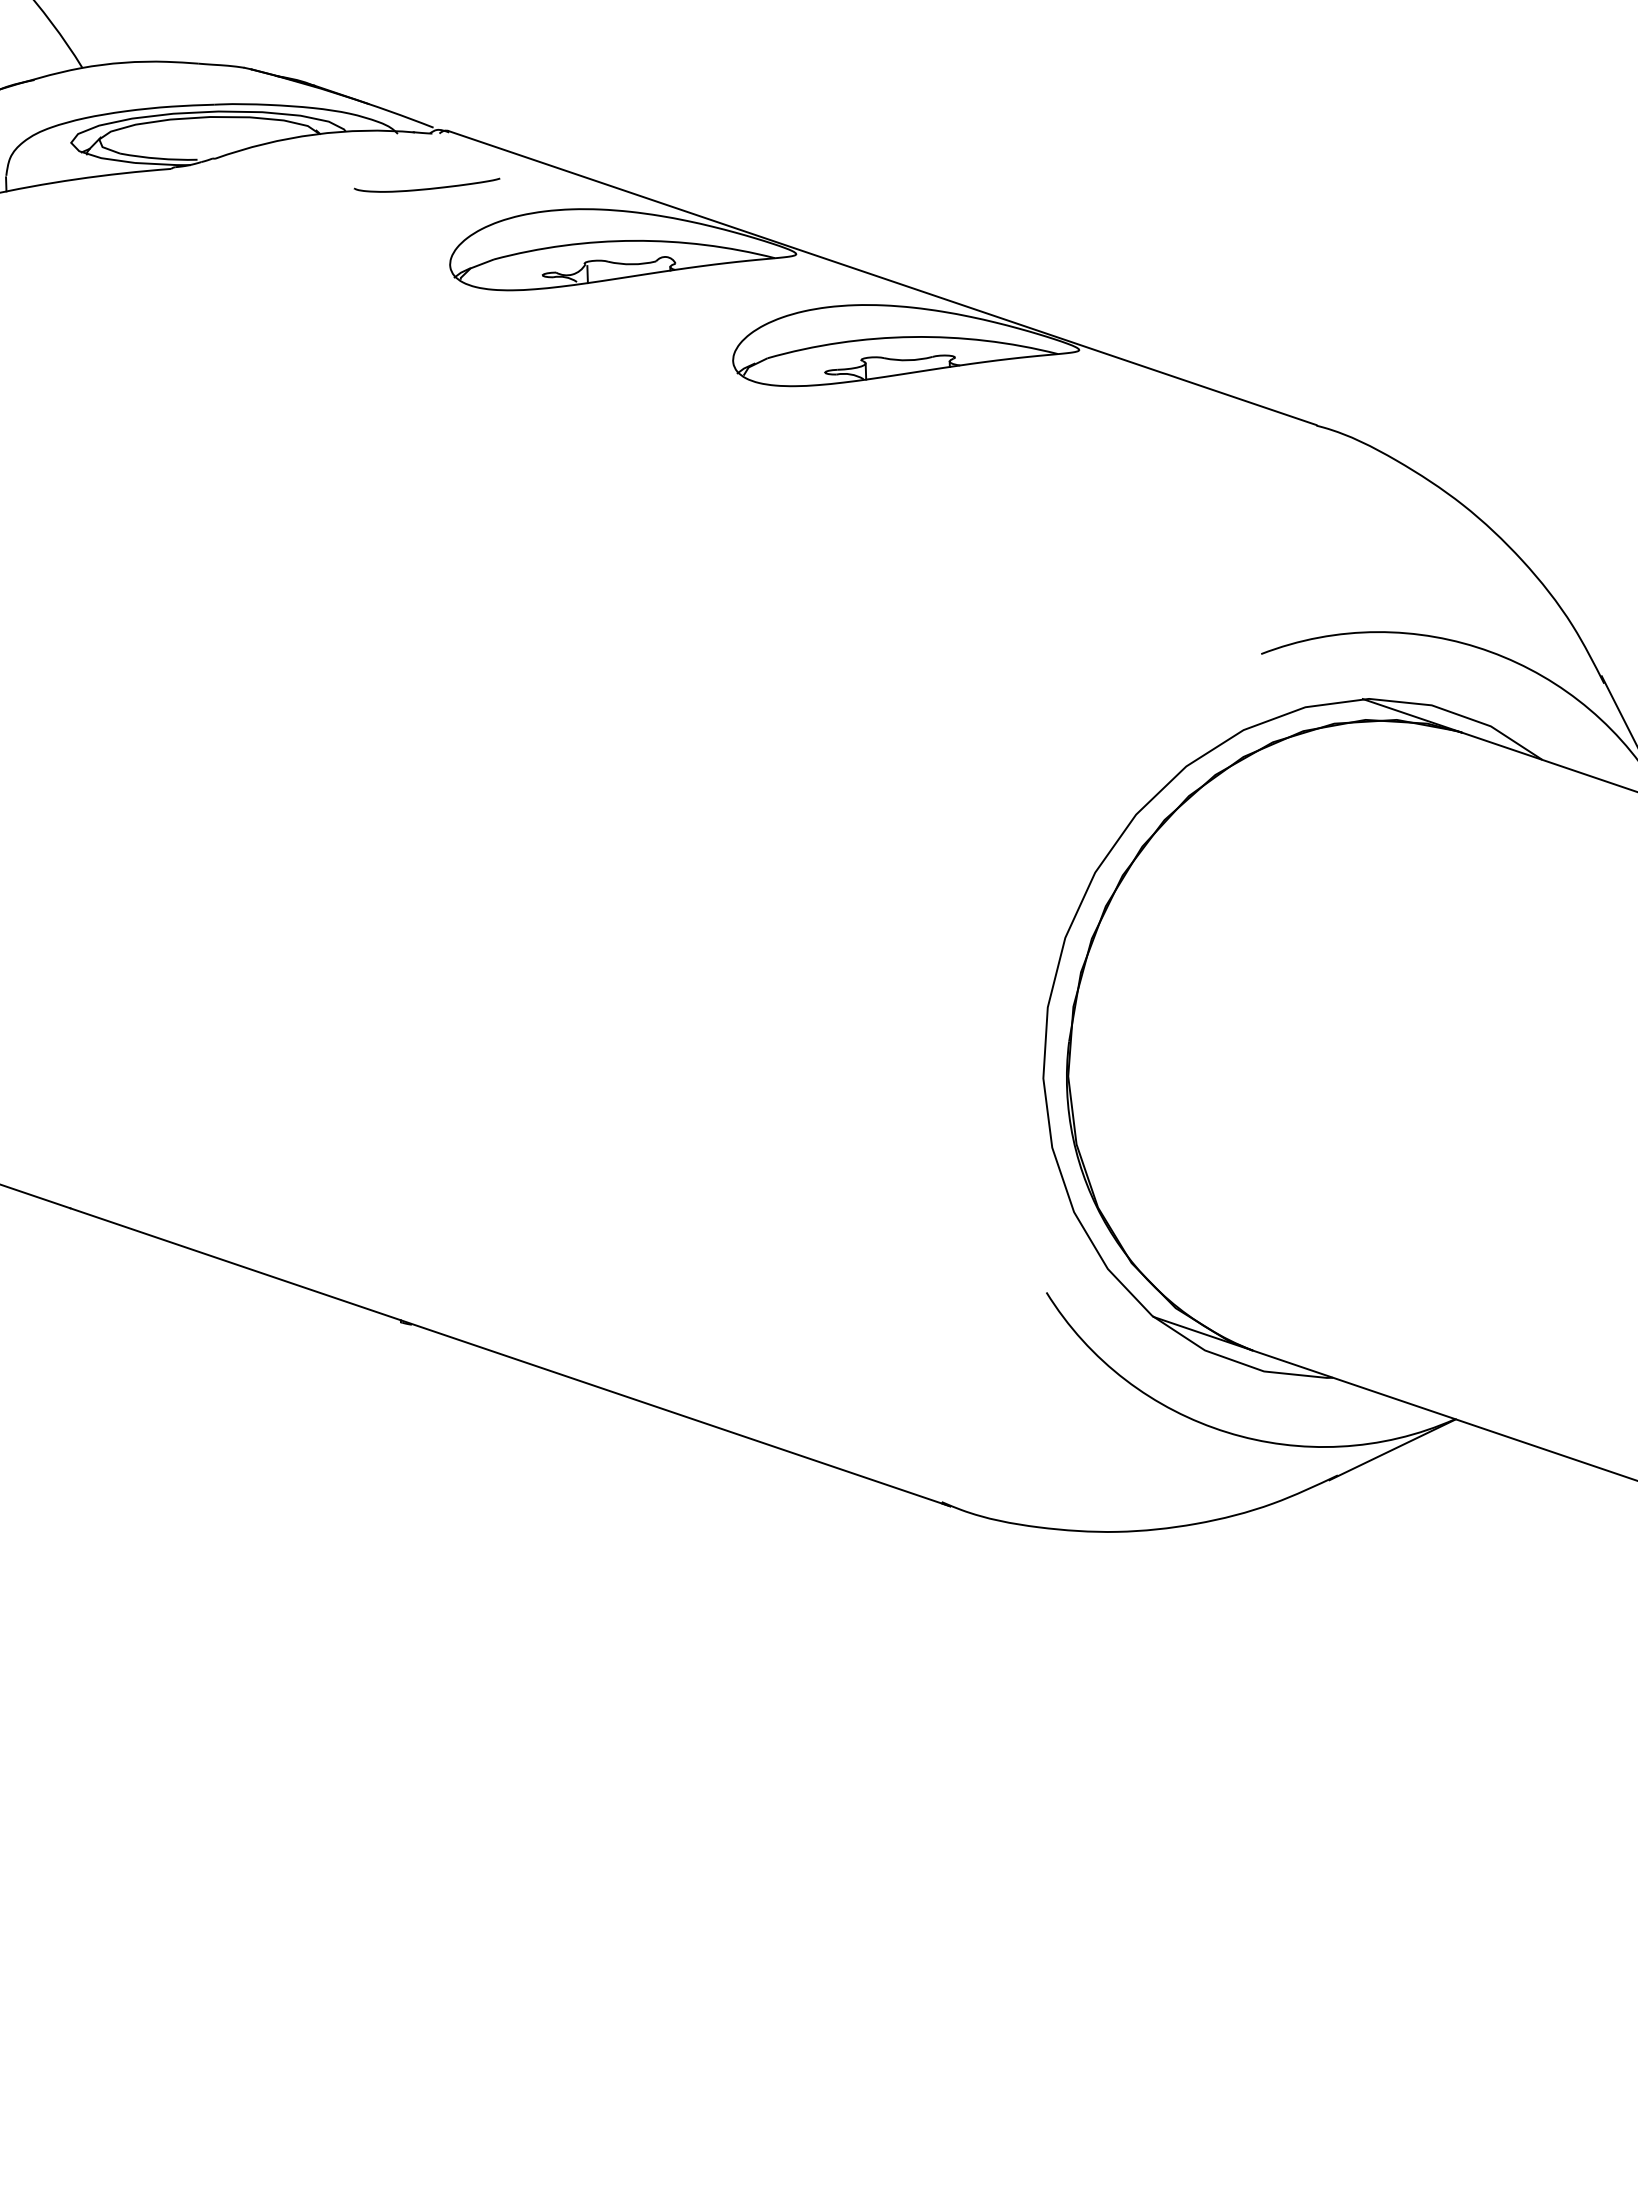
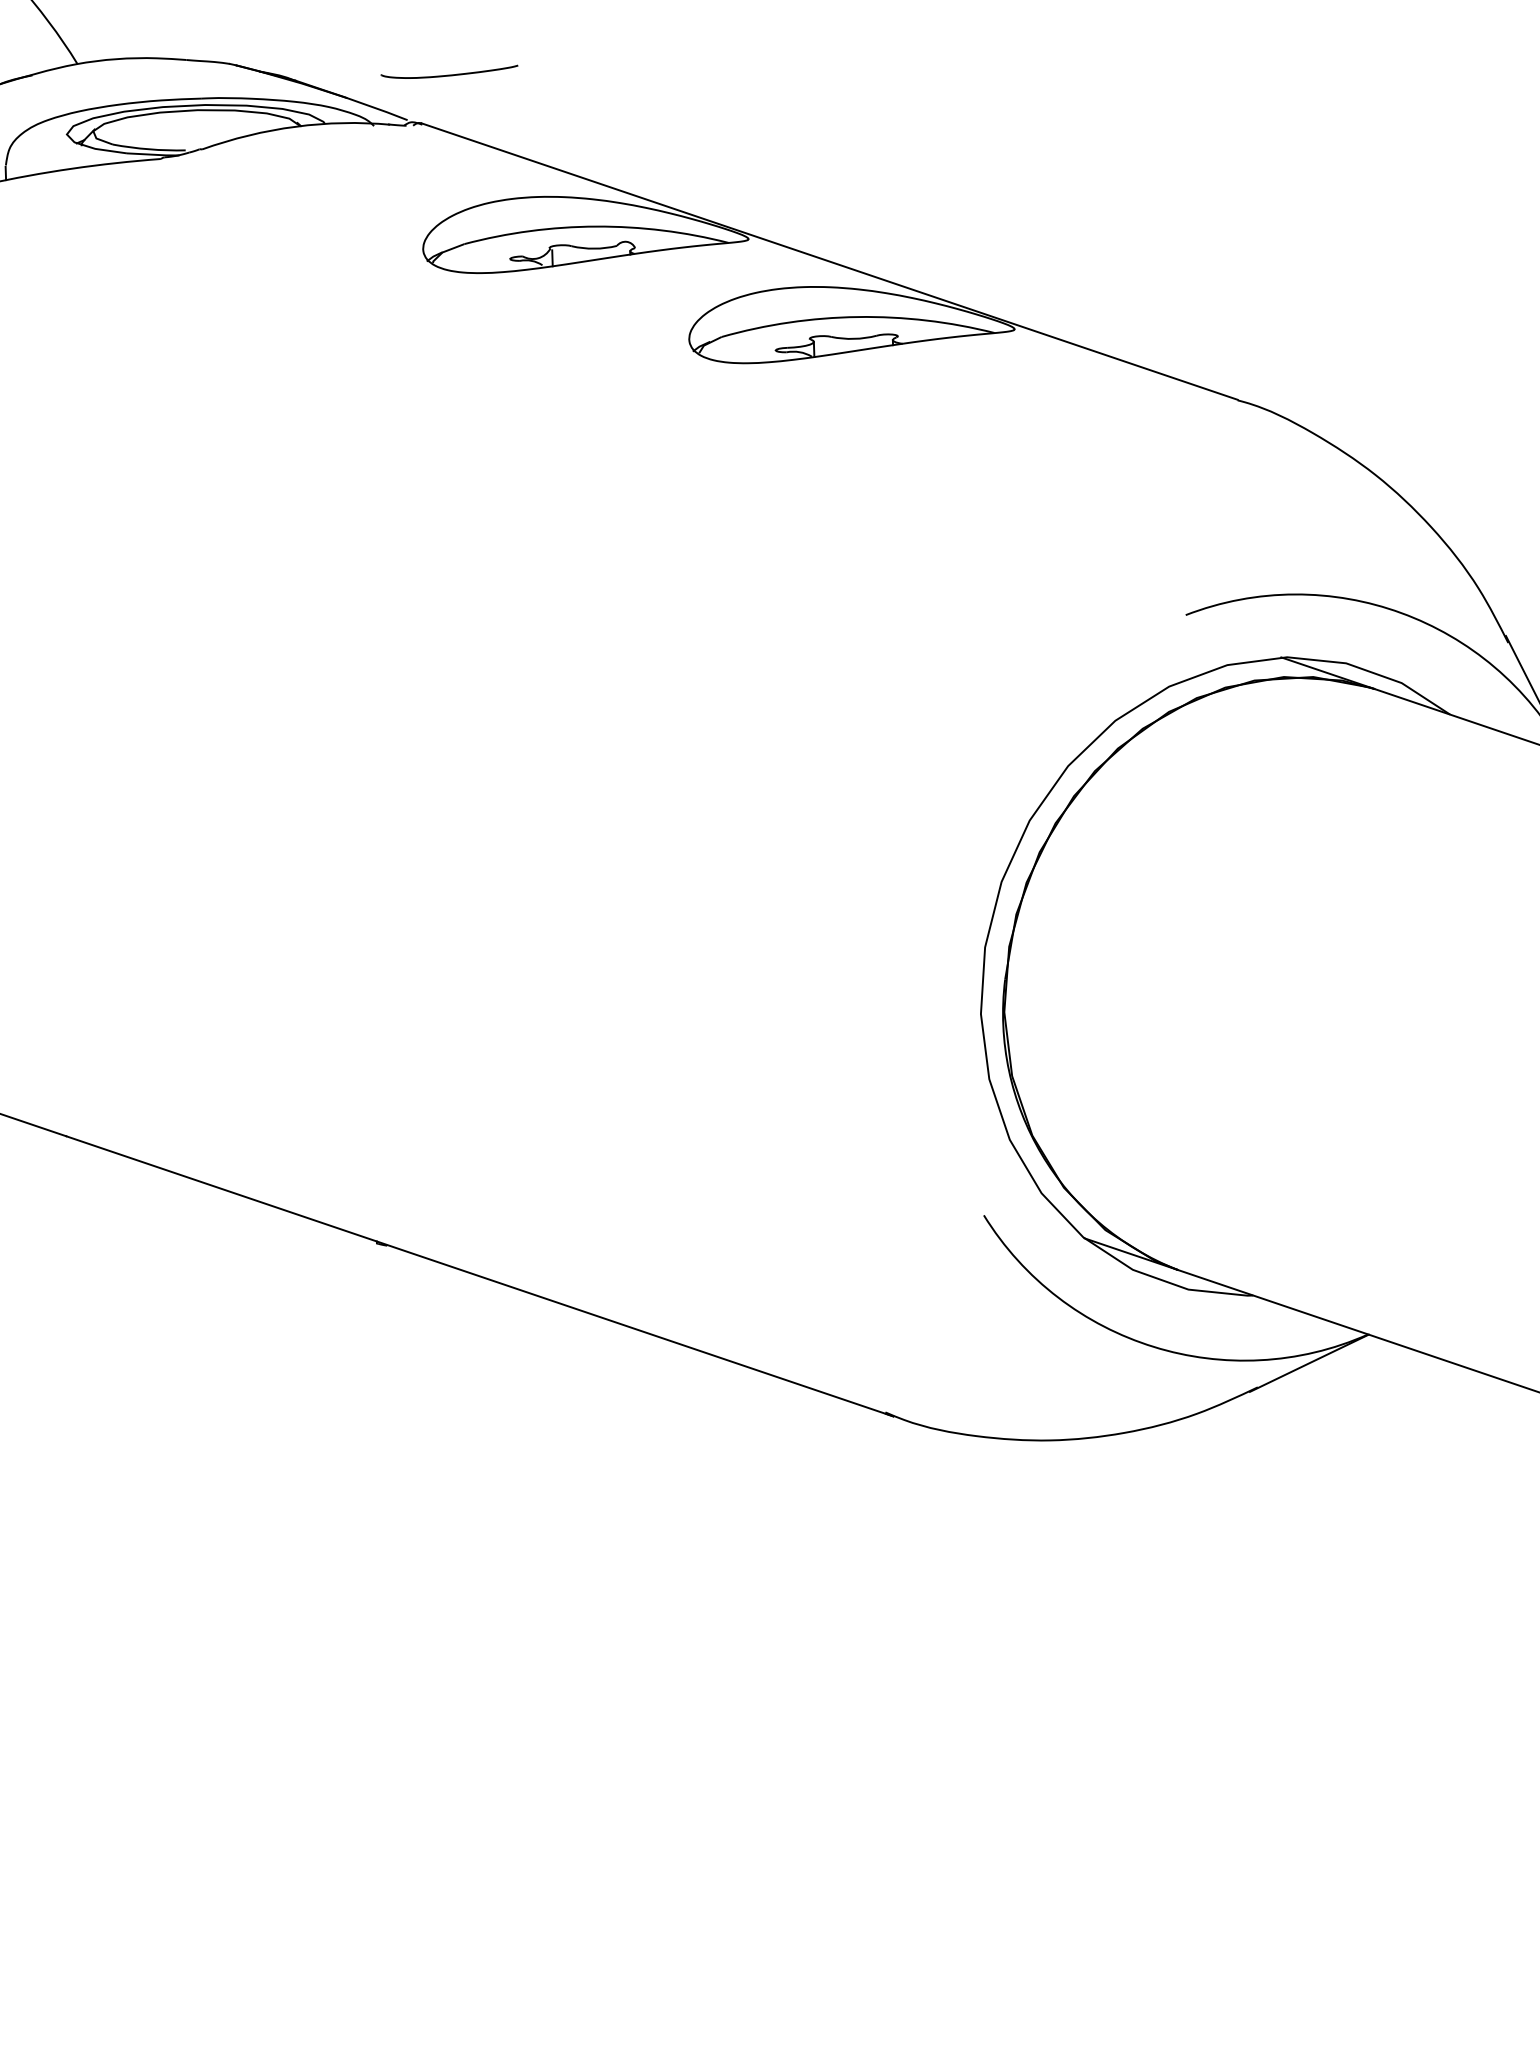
curve: (426, 188) -> (448, 74), moved

